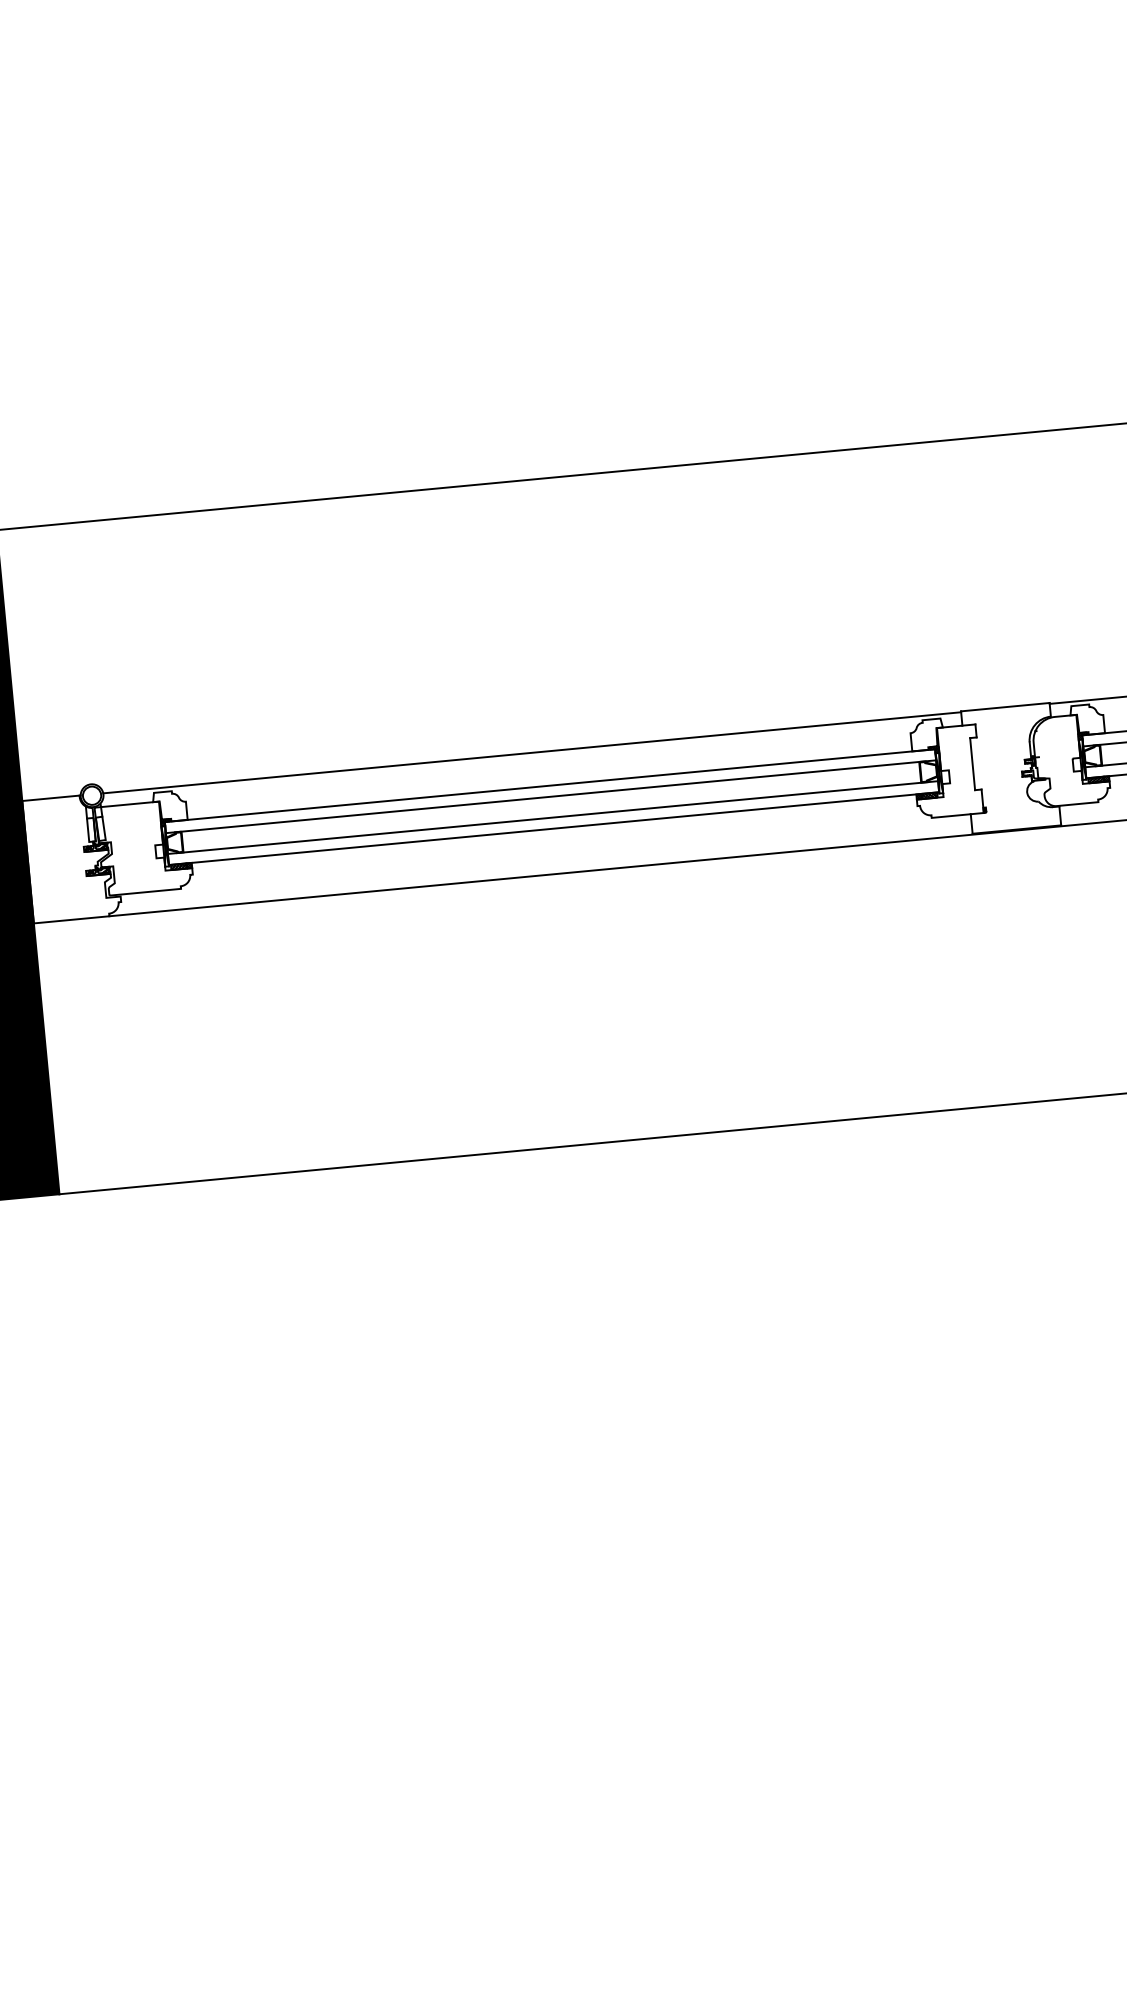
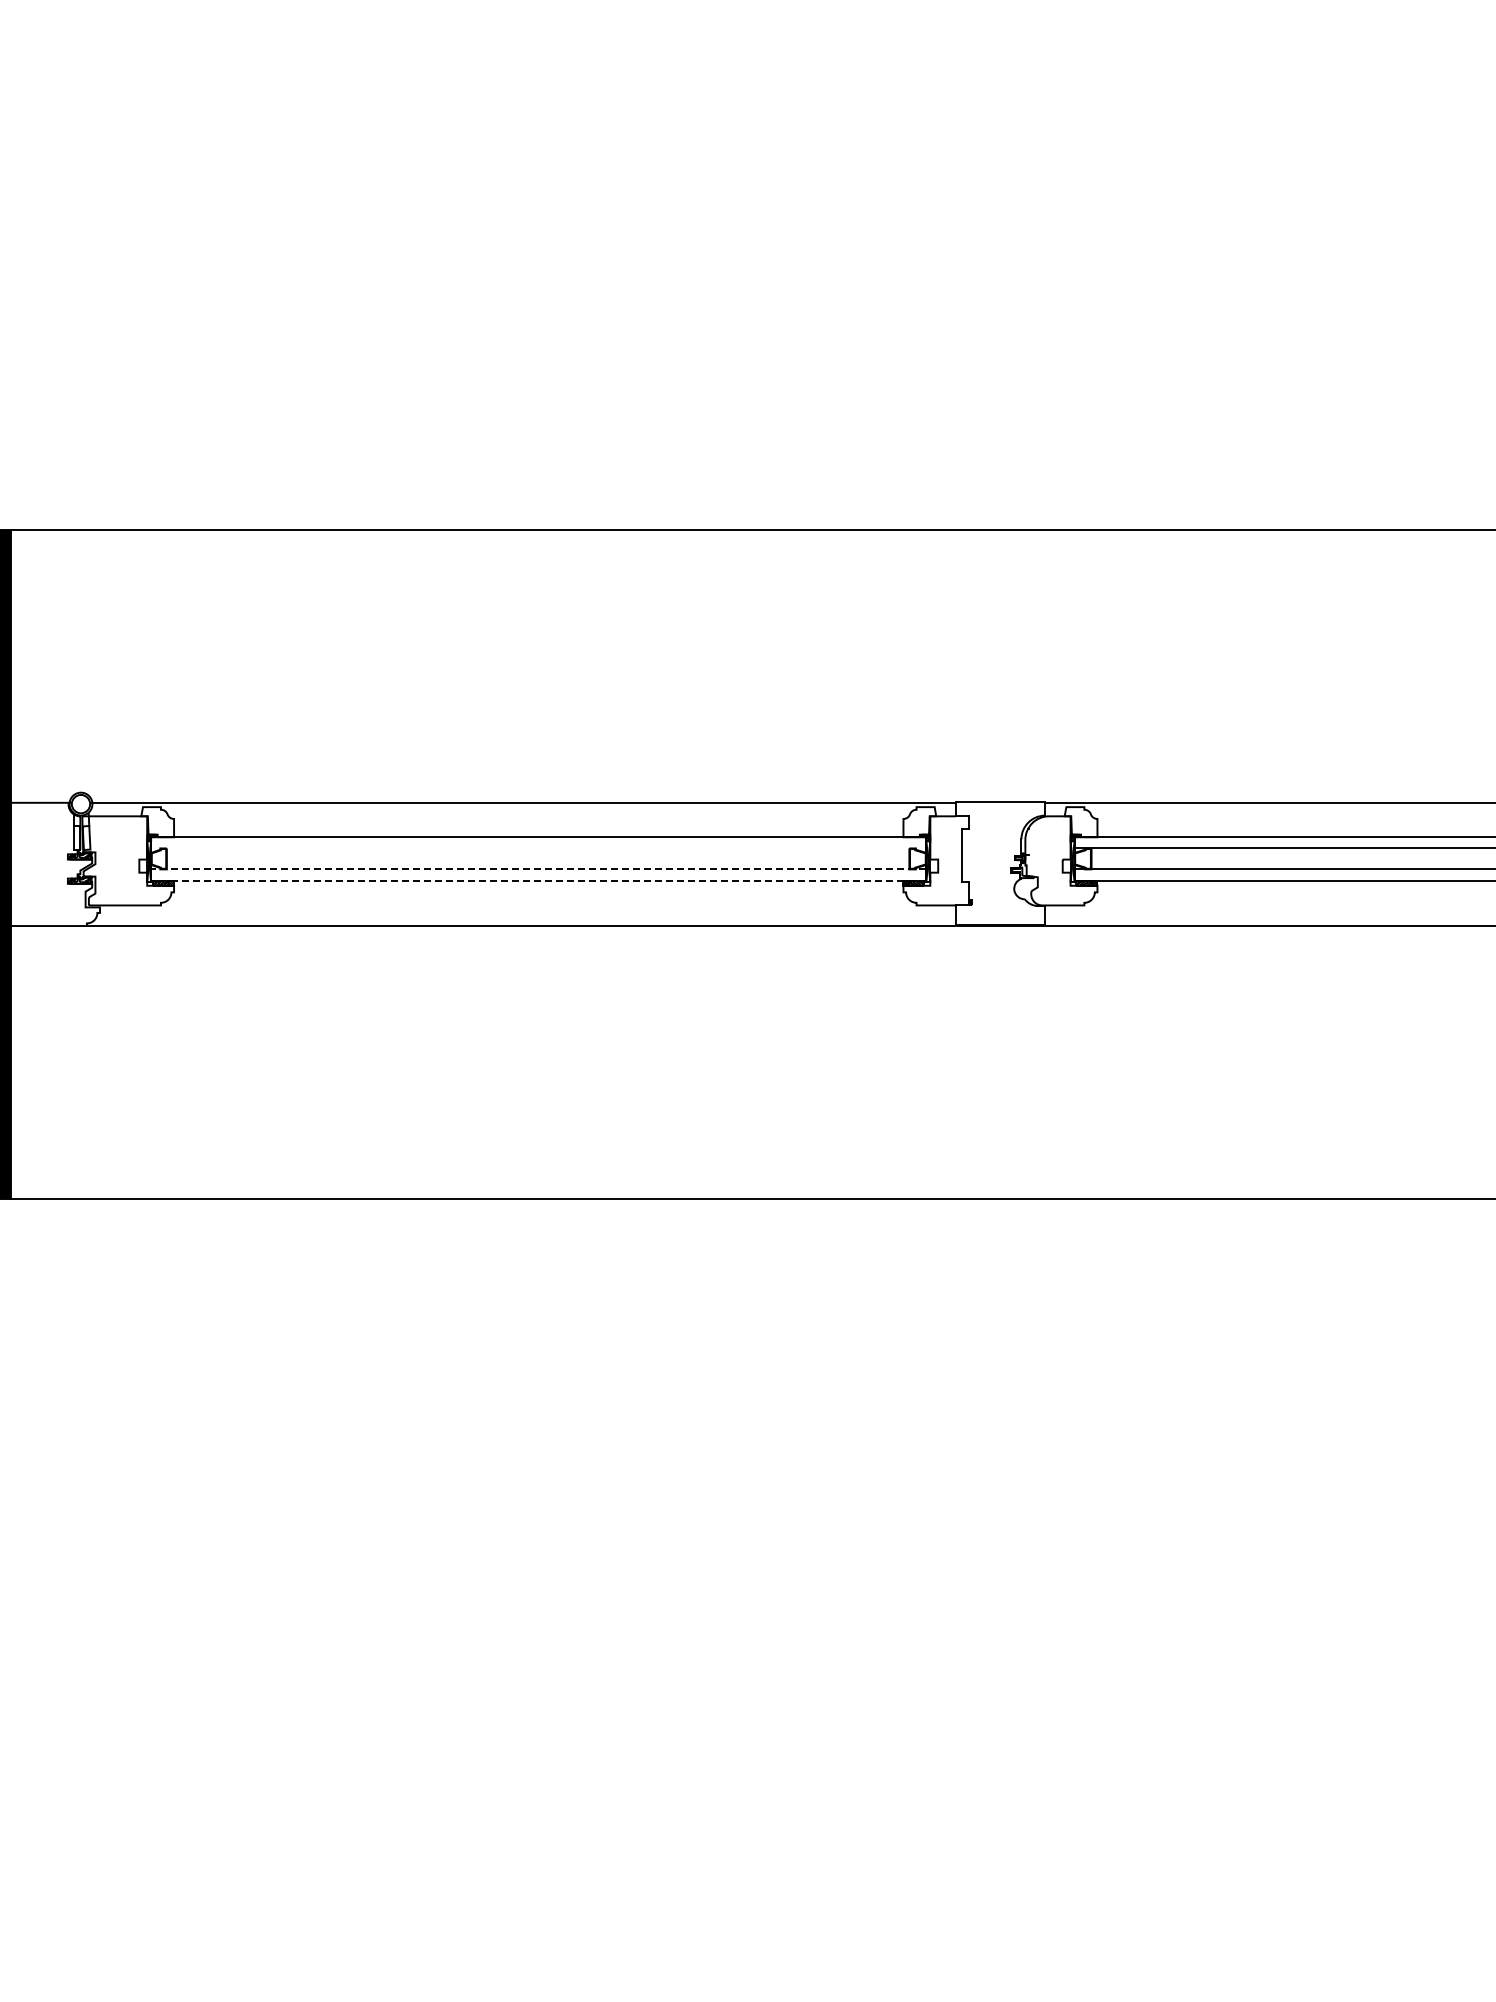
line: (550, 796) -> (538, 848), removed
line: (552, 817) -> (538, 869), solid -> dashed
line: (553, 828) -> (538, 880), solid -> dashed

